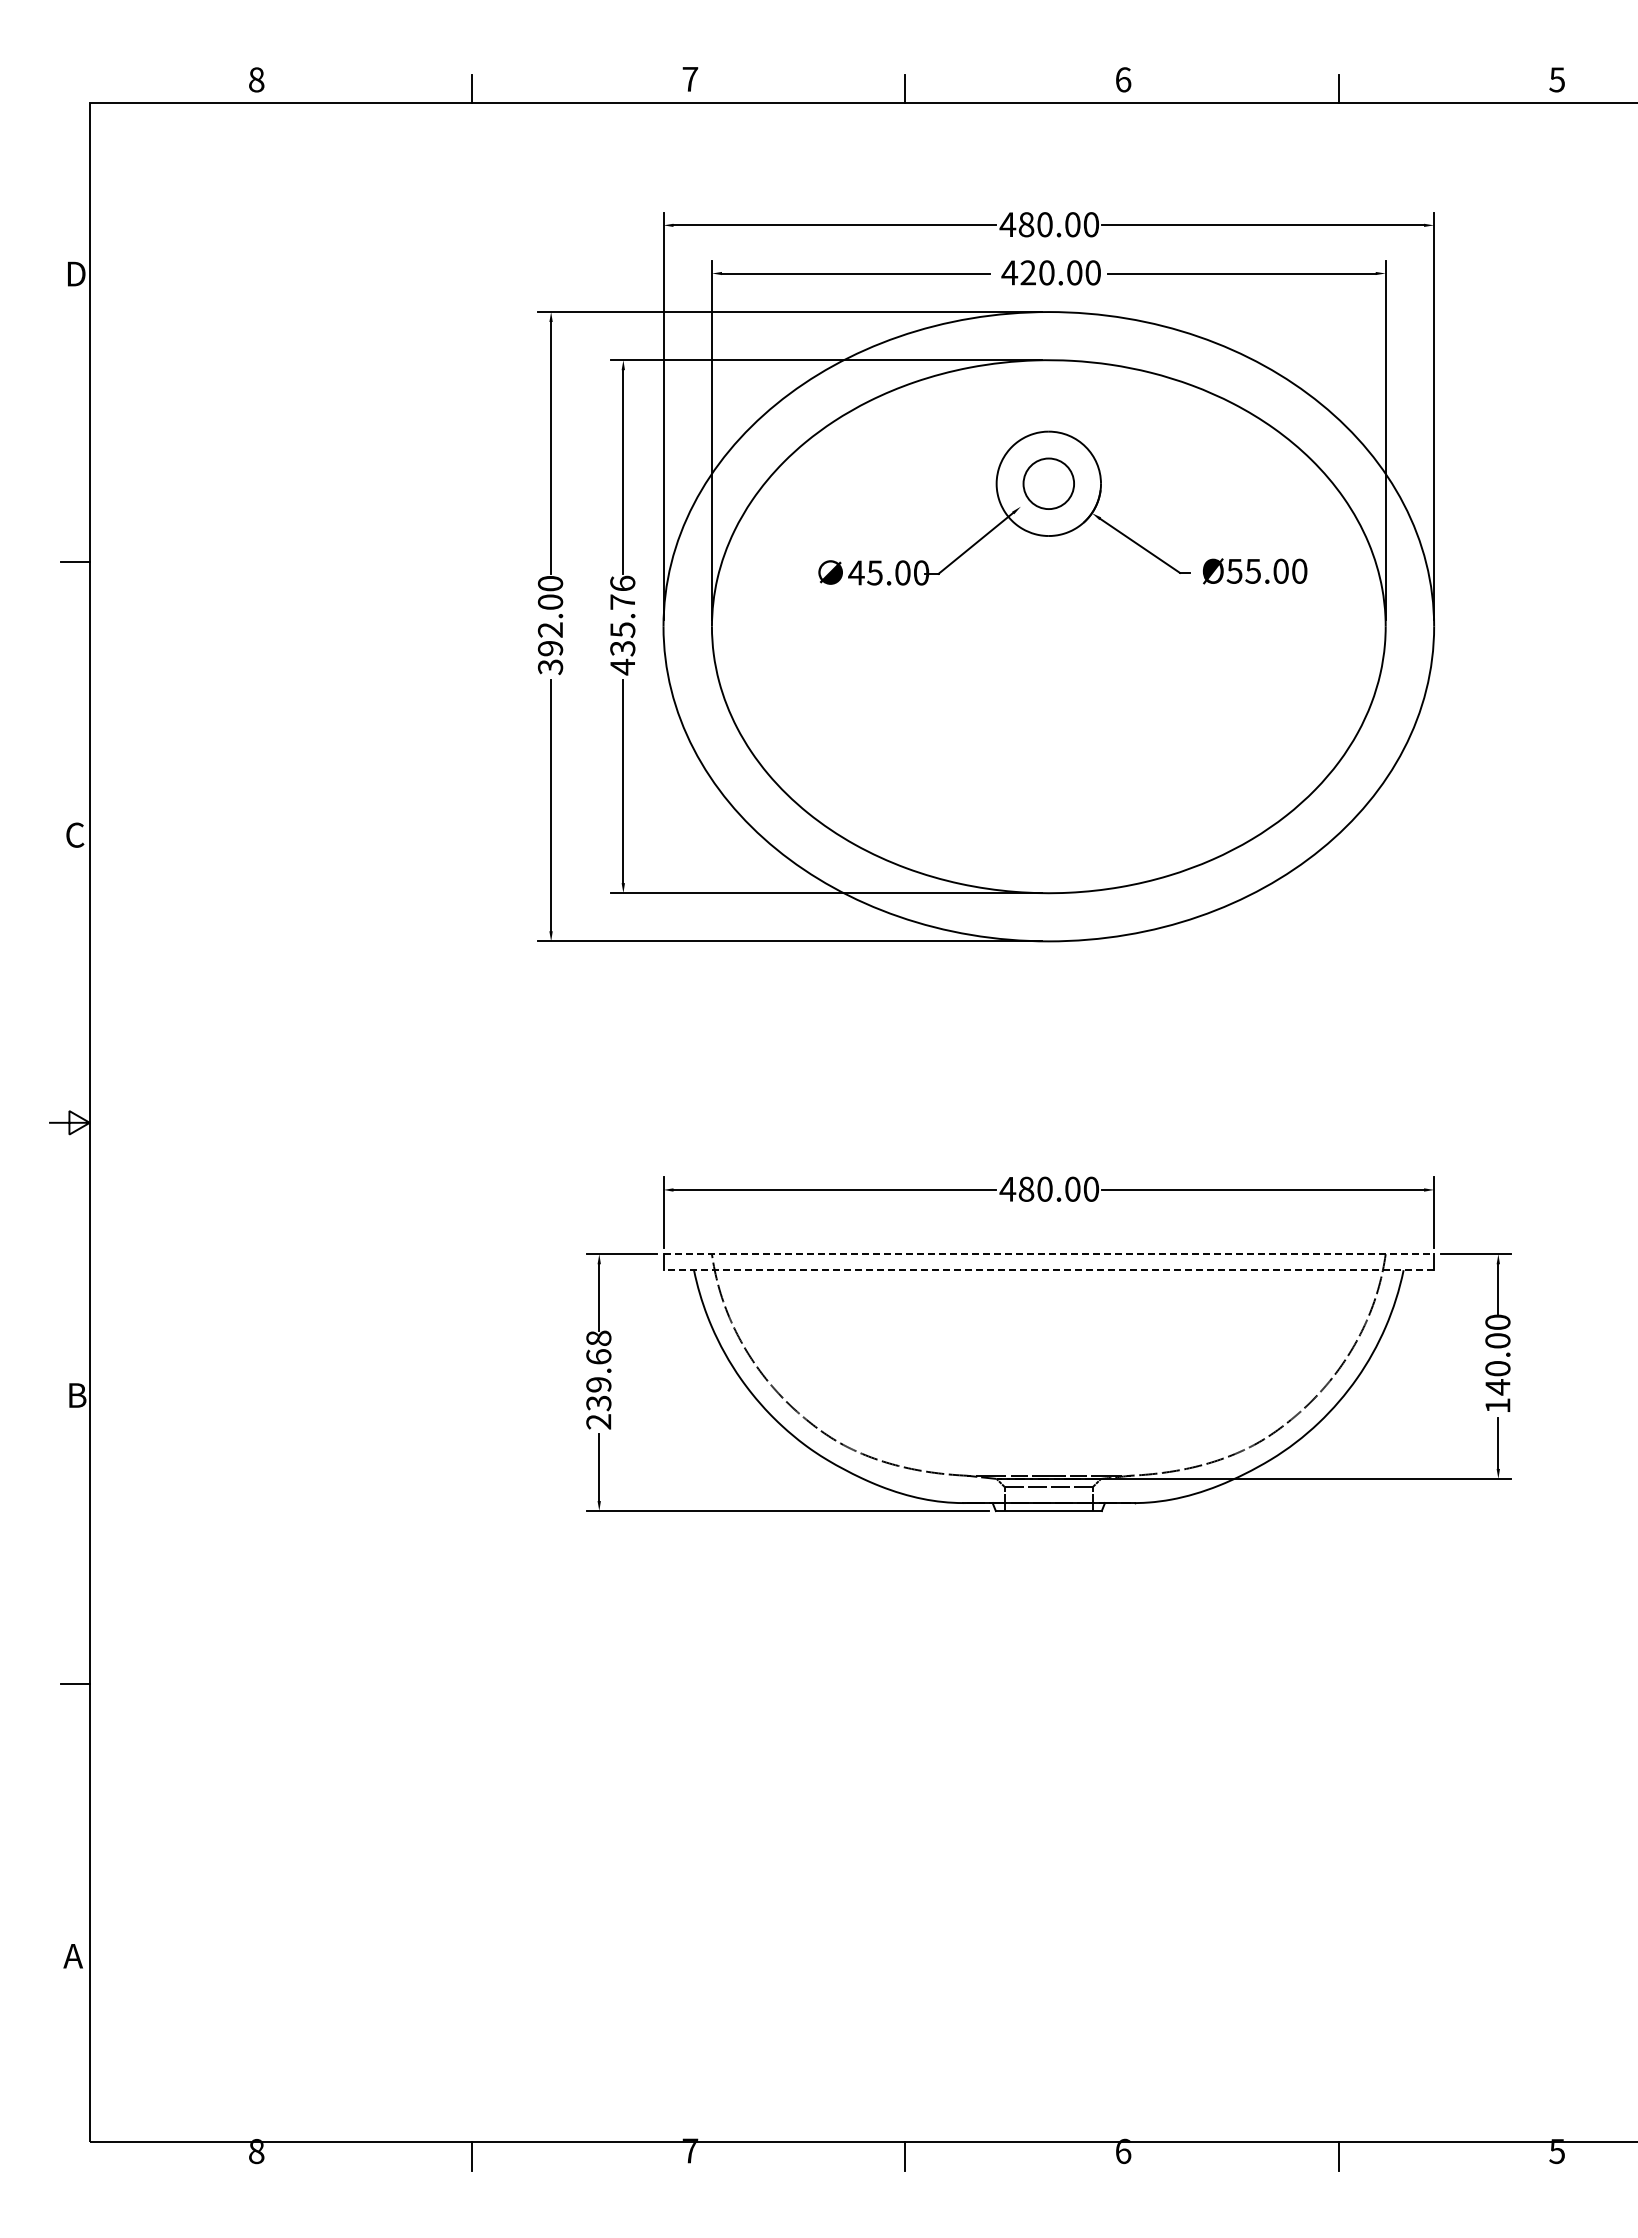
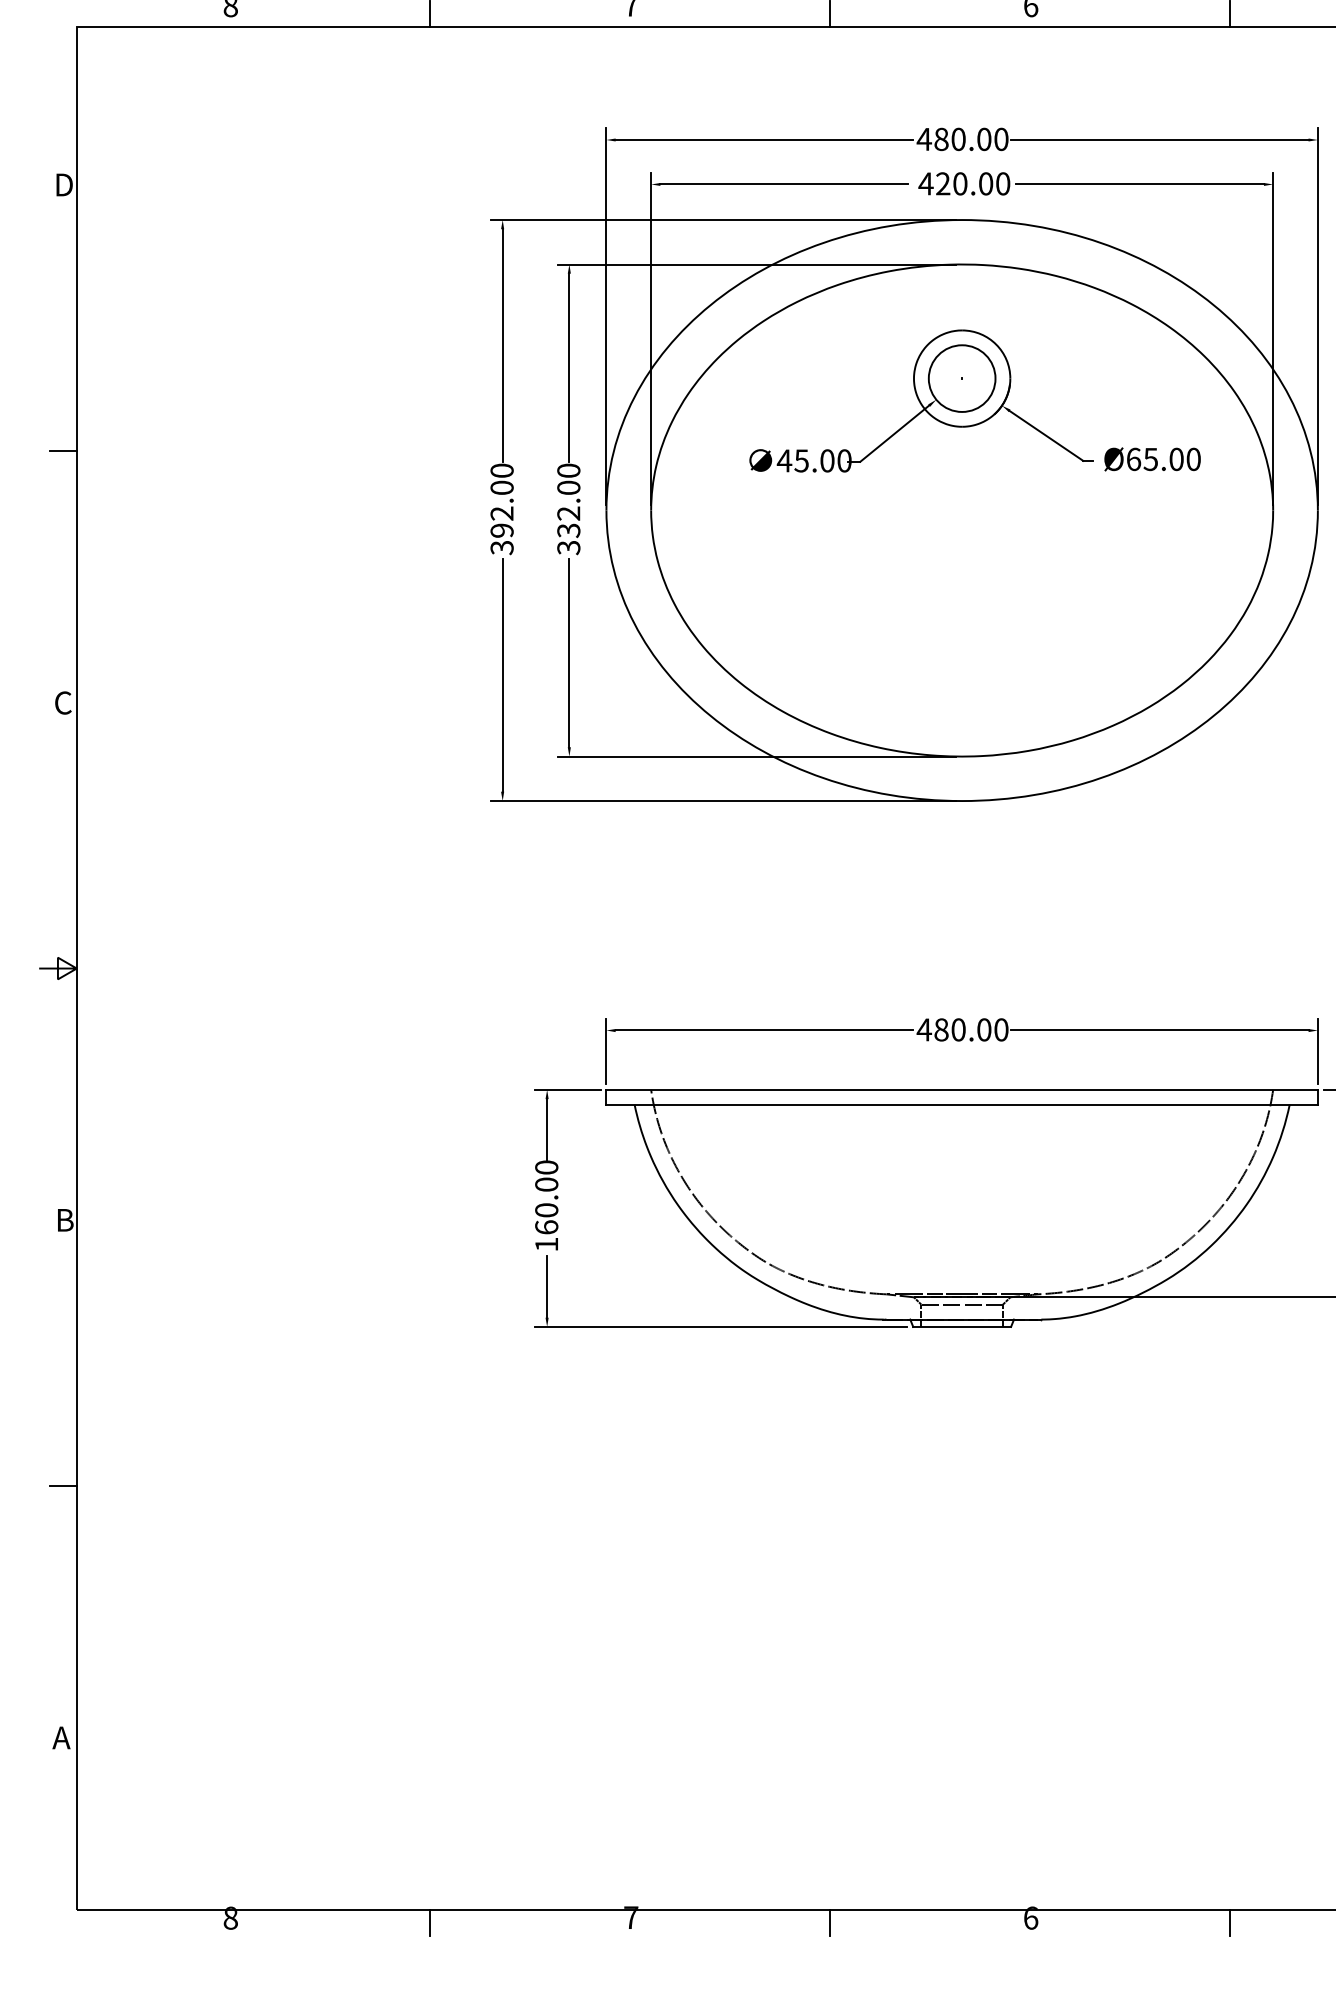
circle: (1048, 483) -> (961, 378), size x1.43
text: (1234, 570) -> (1133, 458), Ø55.00 -> Ø65.00
text: (622, 625) -> (568, 509), 435.76 -> 332.00
line: (1049, 1254) -> (962, 1090), dashed -> solid
line: (1048, 1270) -> (961, 1104), dashed -> solid
text: (598, 1379) -> (546, 1205), 239.68 -> 160.00

